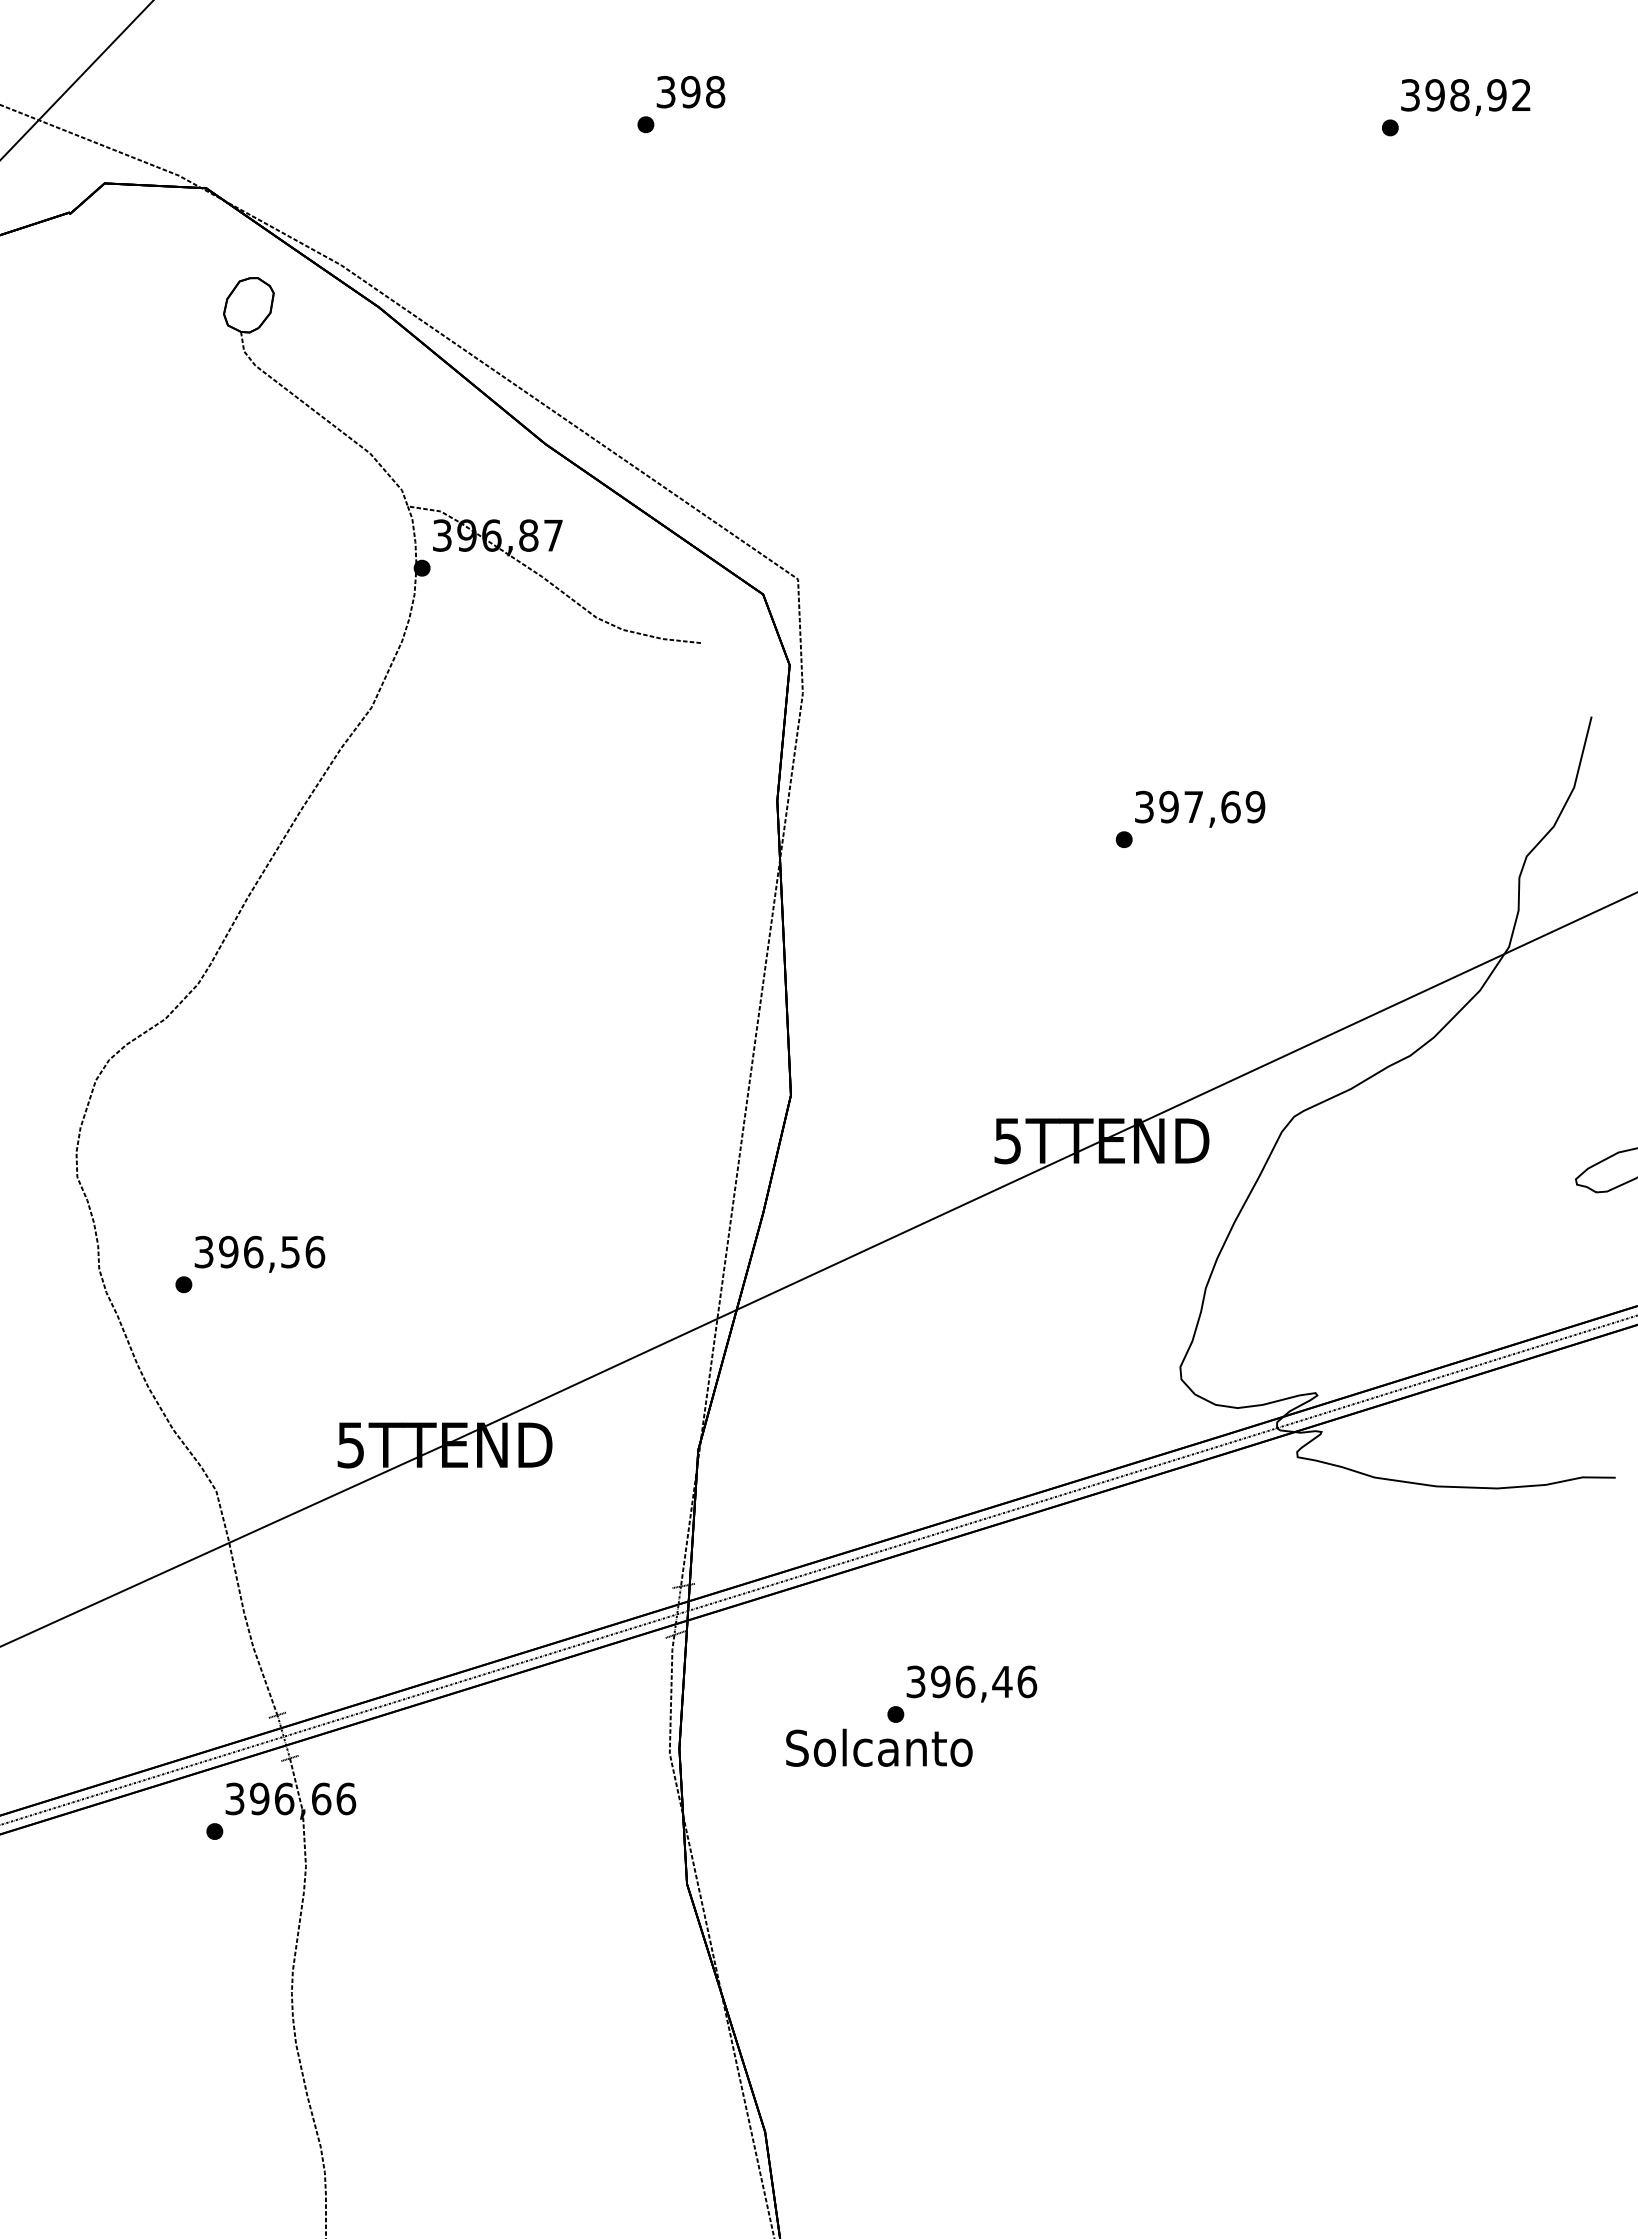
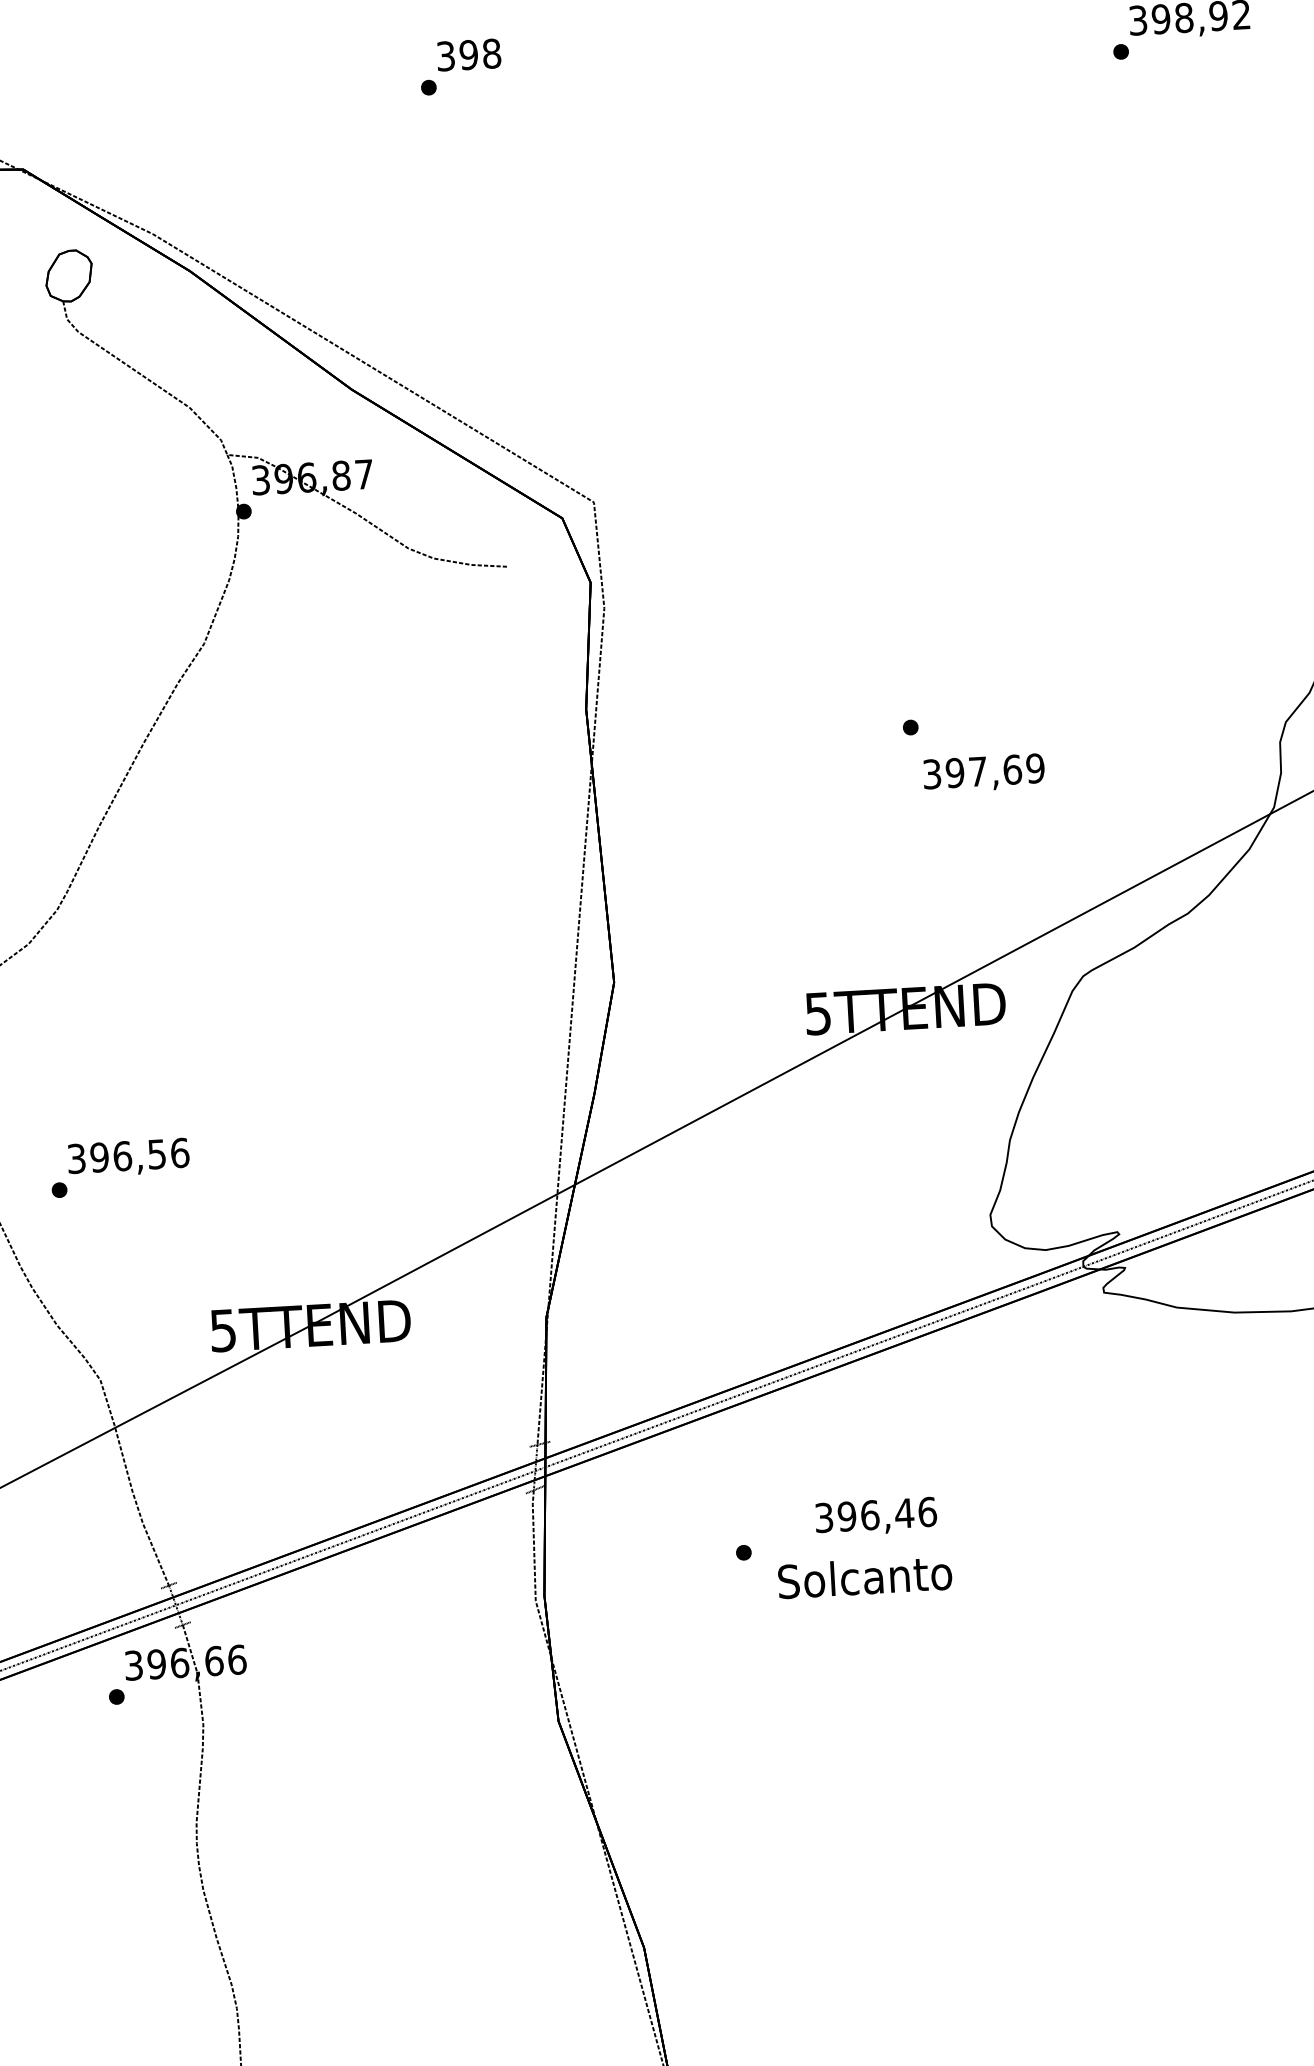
text: (1200, 808) -> (984, 772), moved
text: (971, 1683) -> (875, 1516), moved
text: (879, 1747) -> (865, 1576), moved

